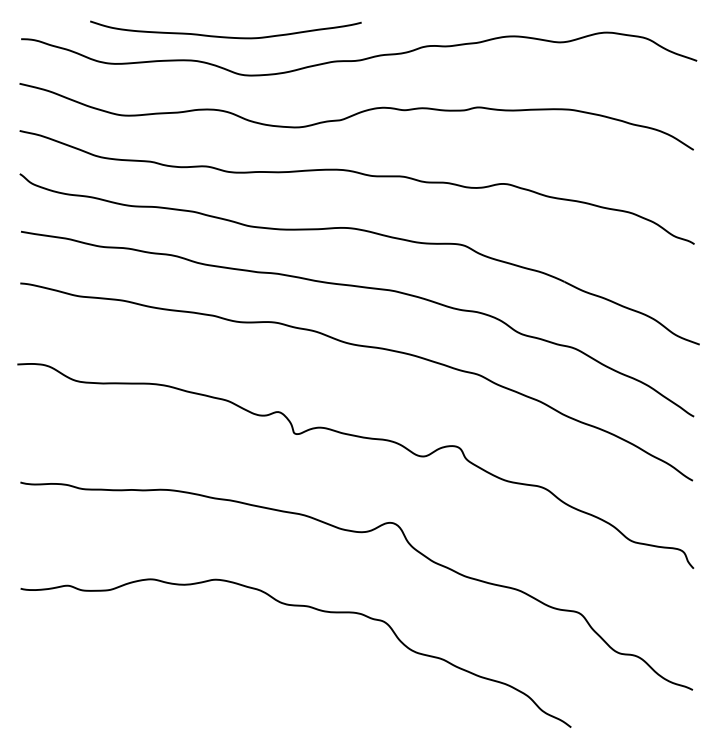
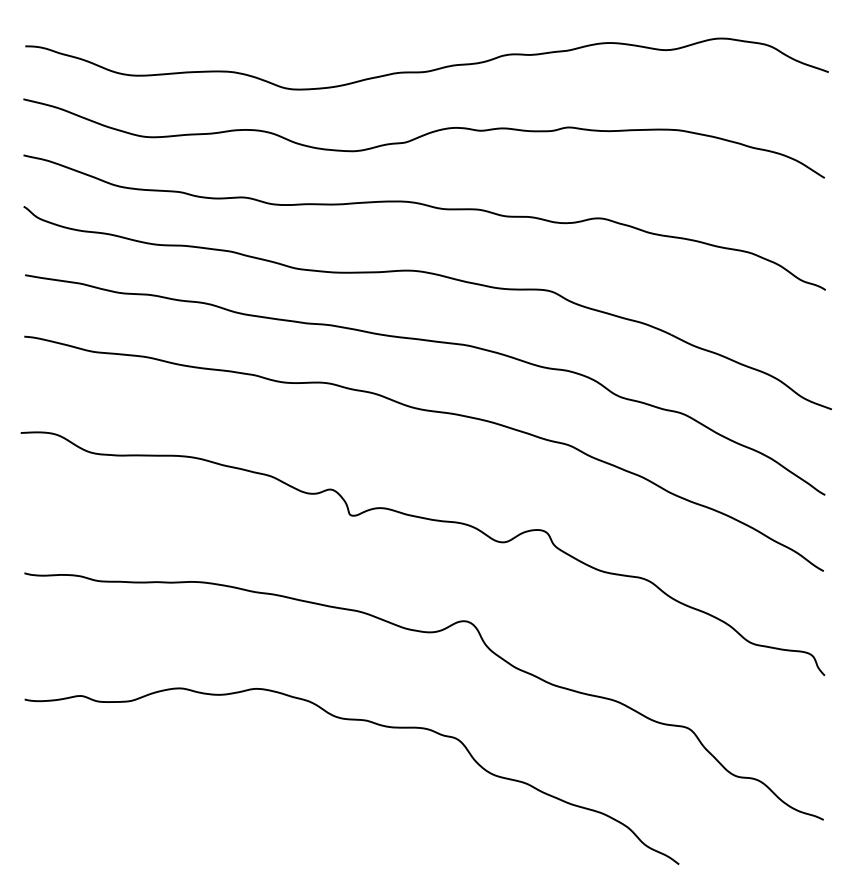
curve: (225, 36) -> (268, 43), removed

